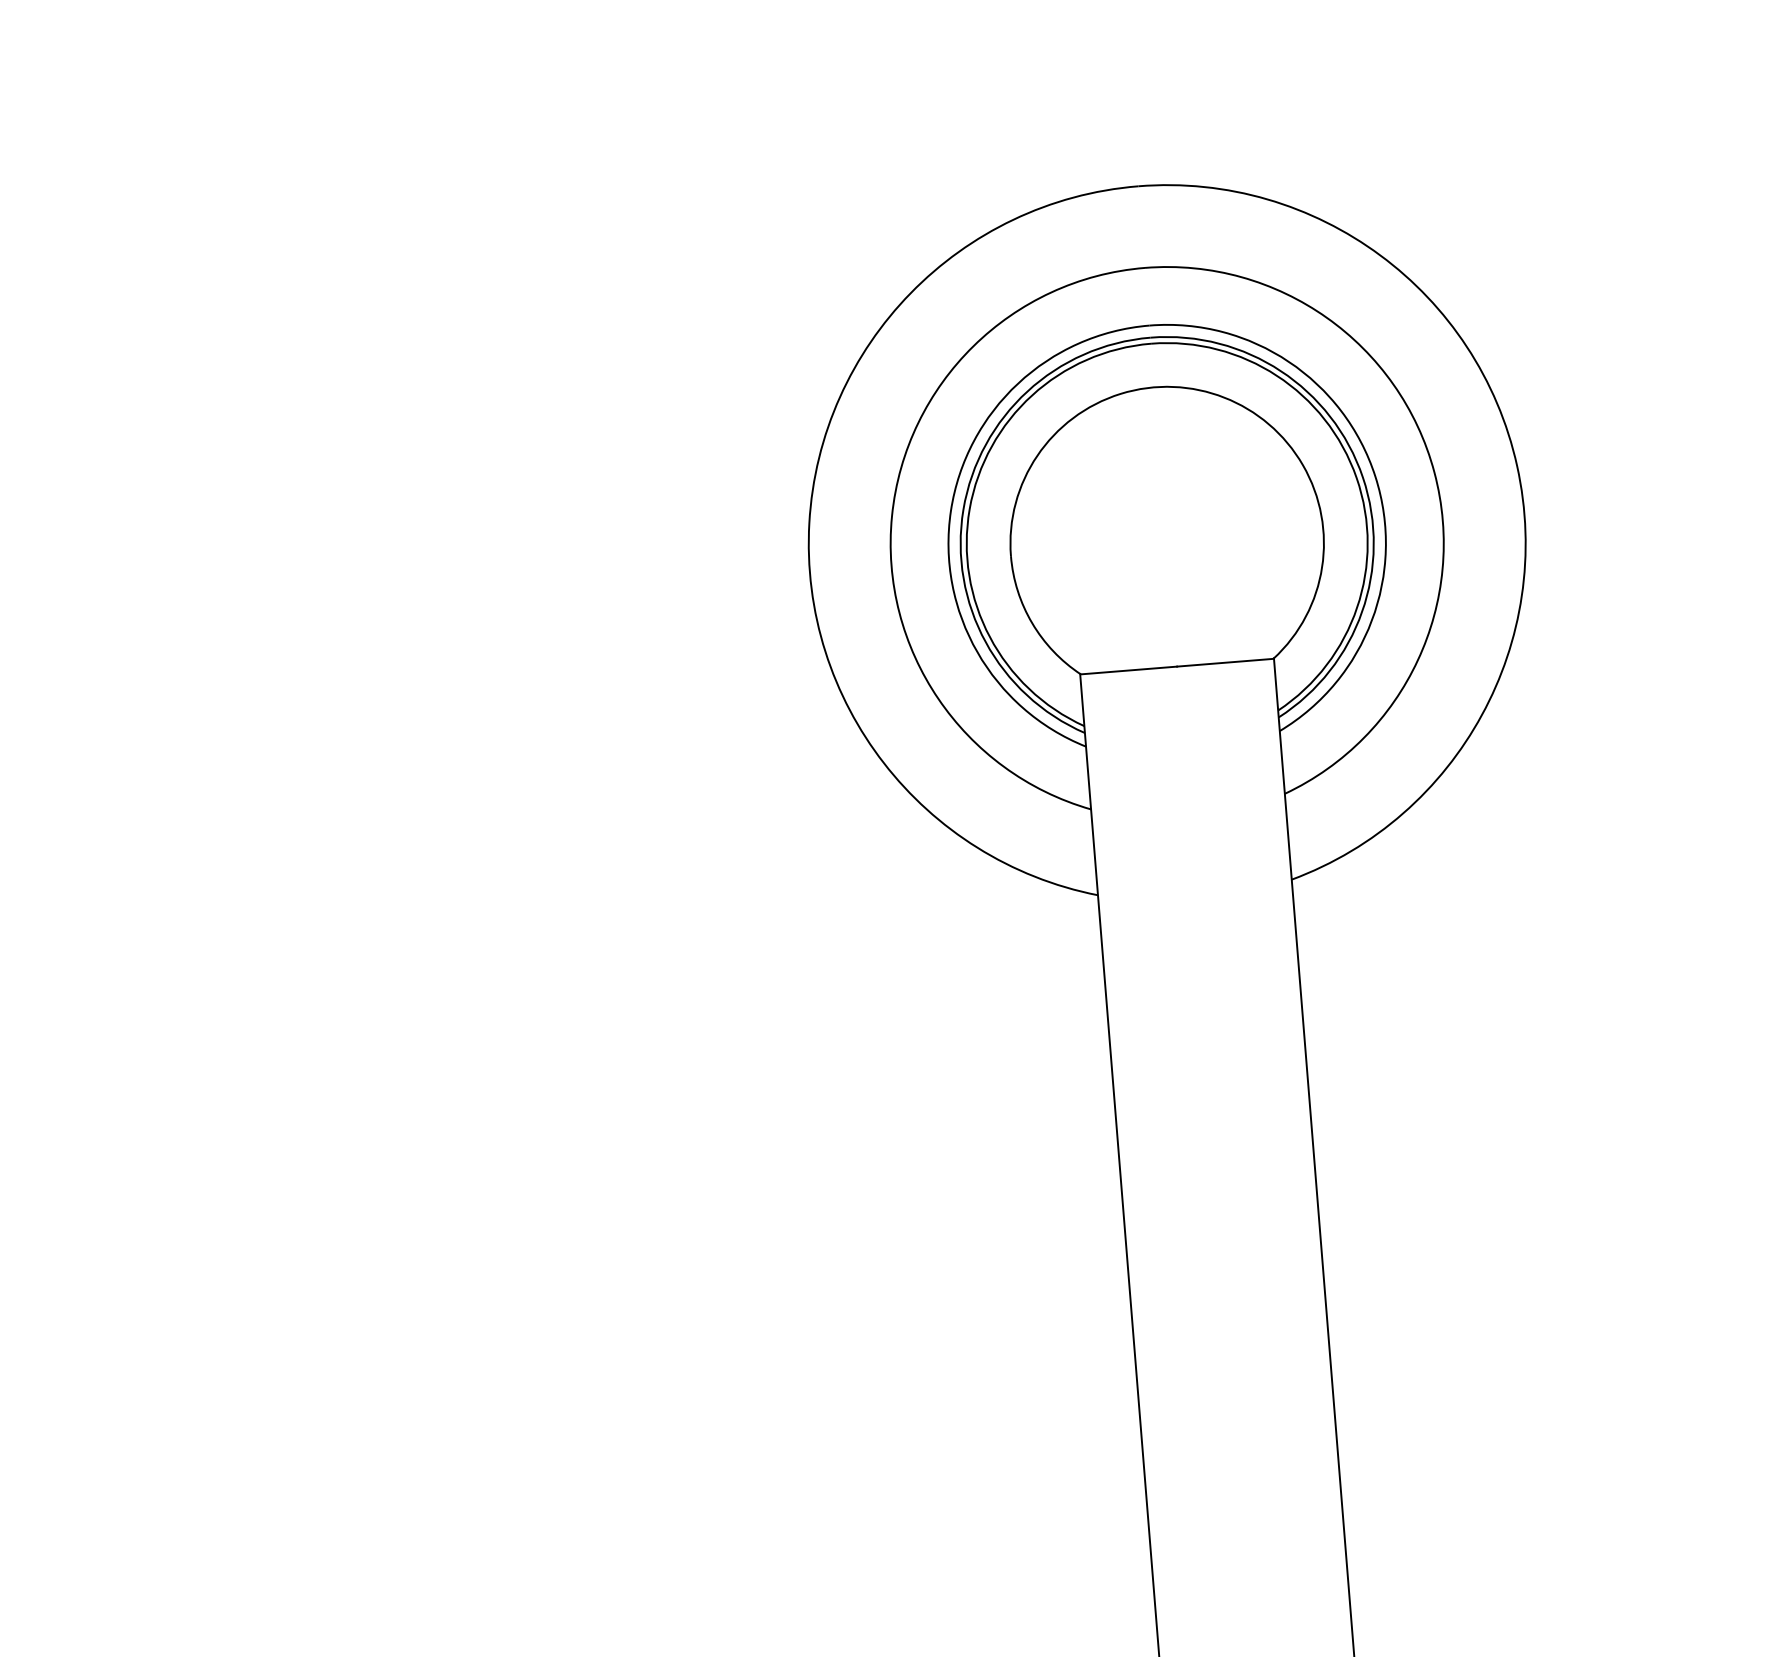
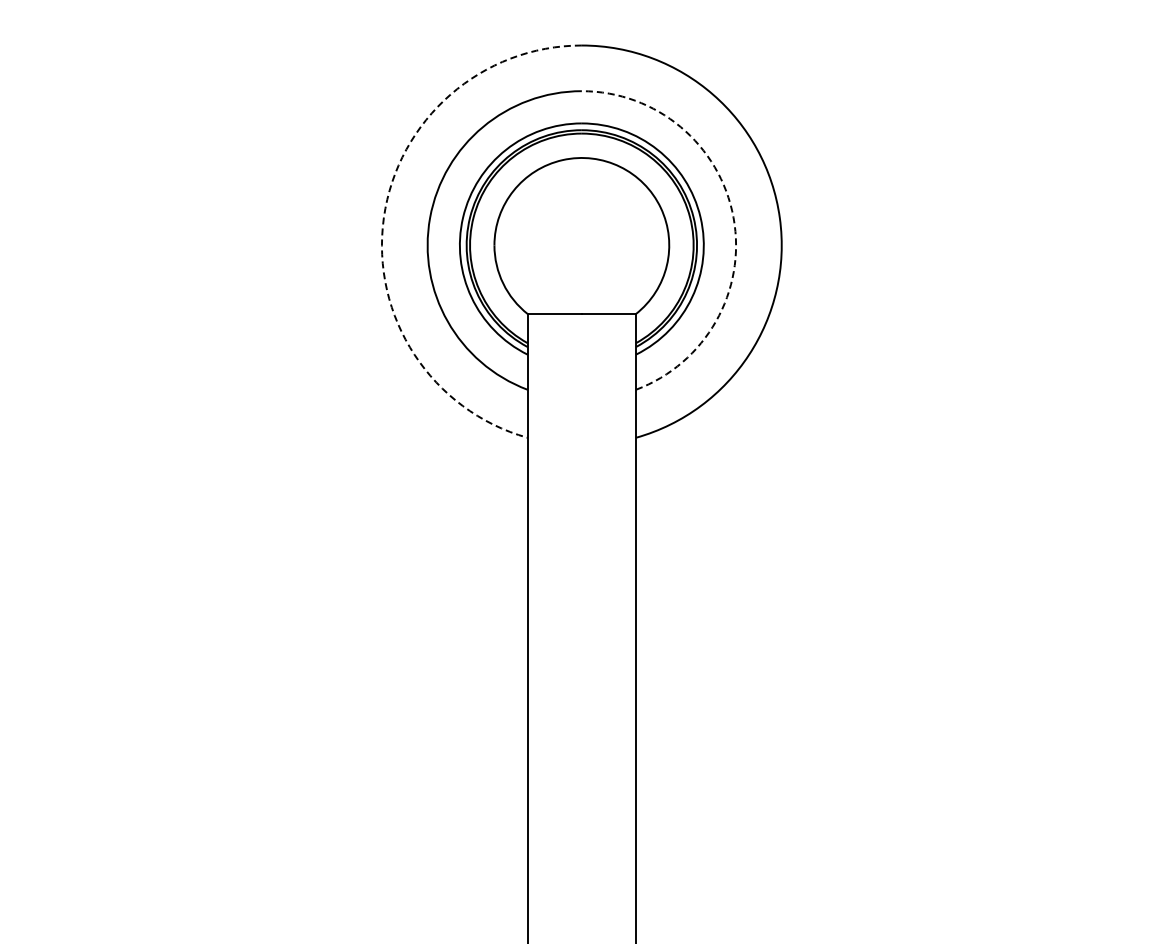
arc: (1434, 471) -> (733, 217), solid -> dashed
arc: (808, 524) -> (383, 218), solid -> dashed

